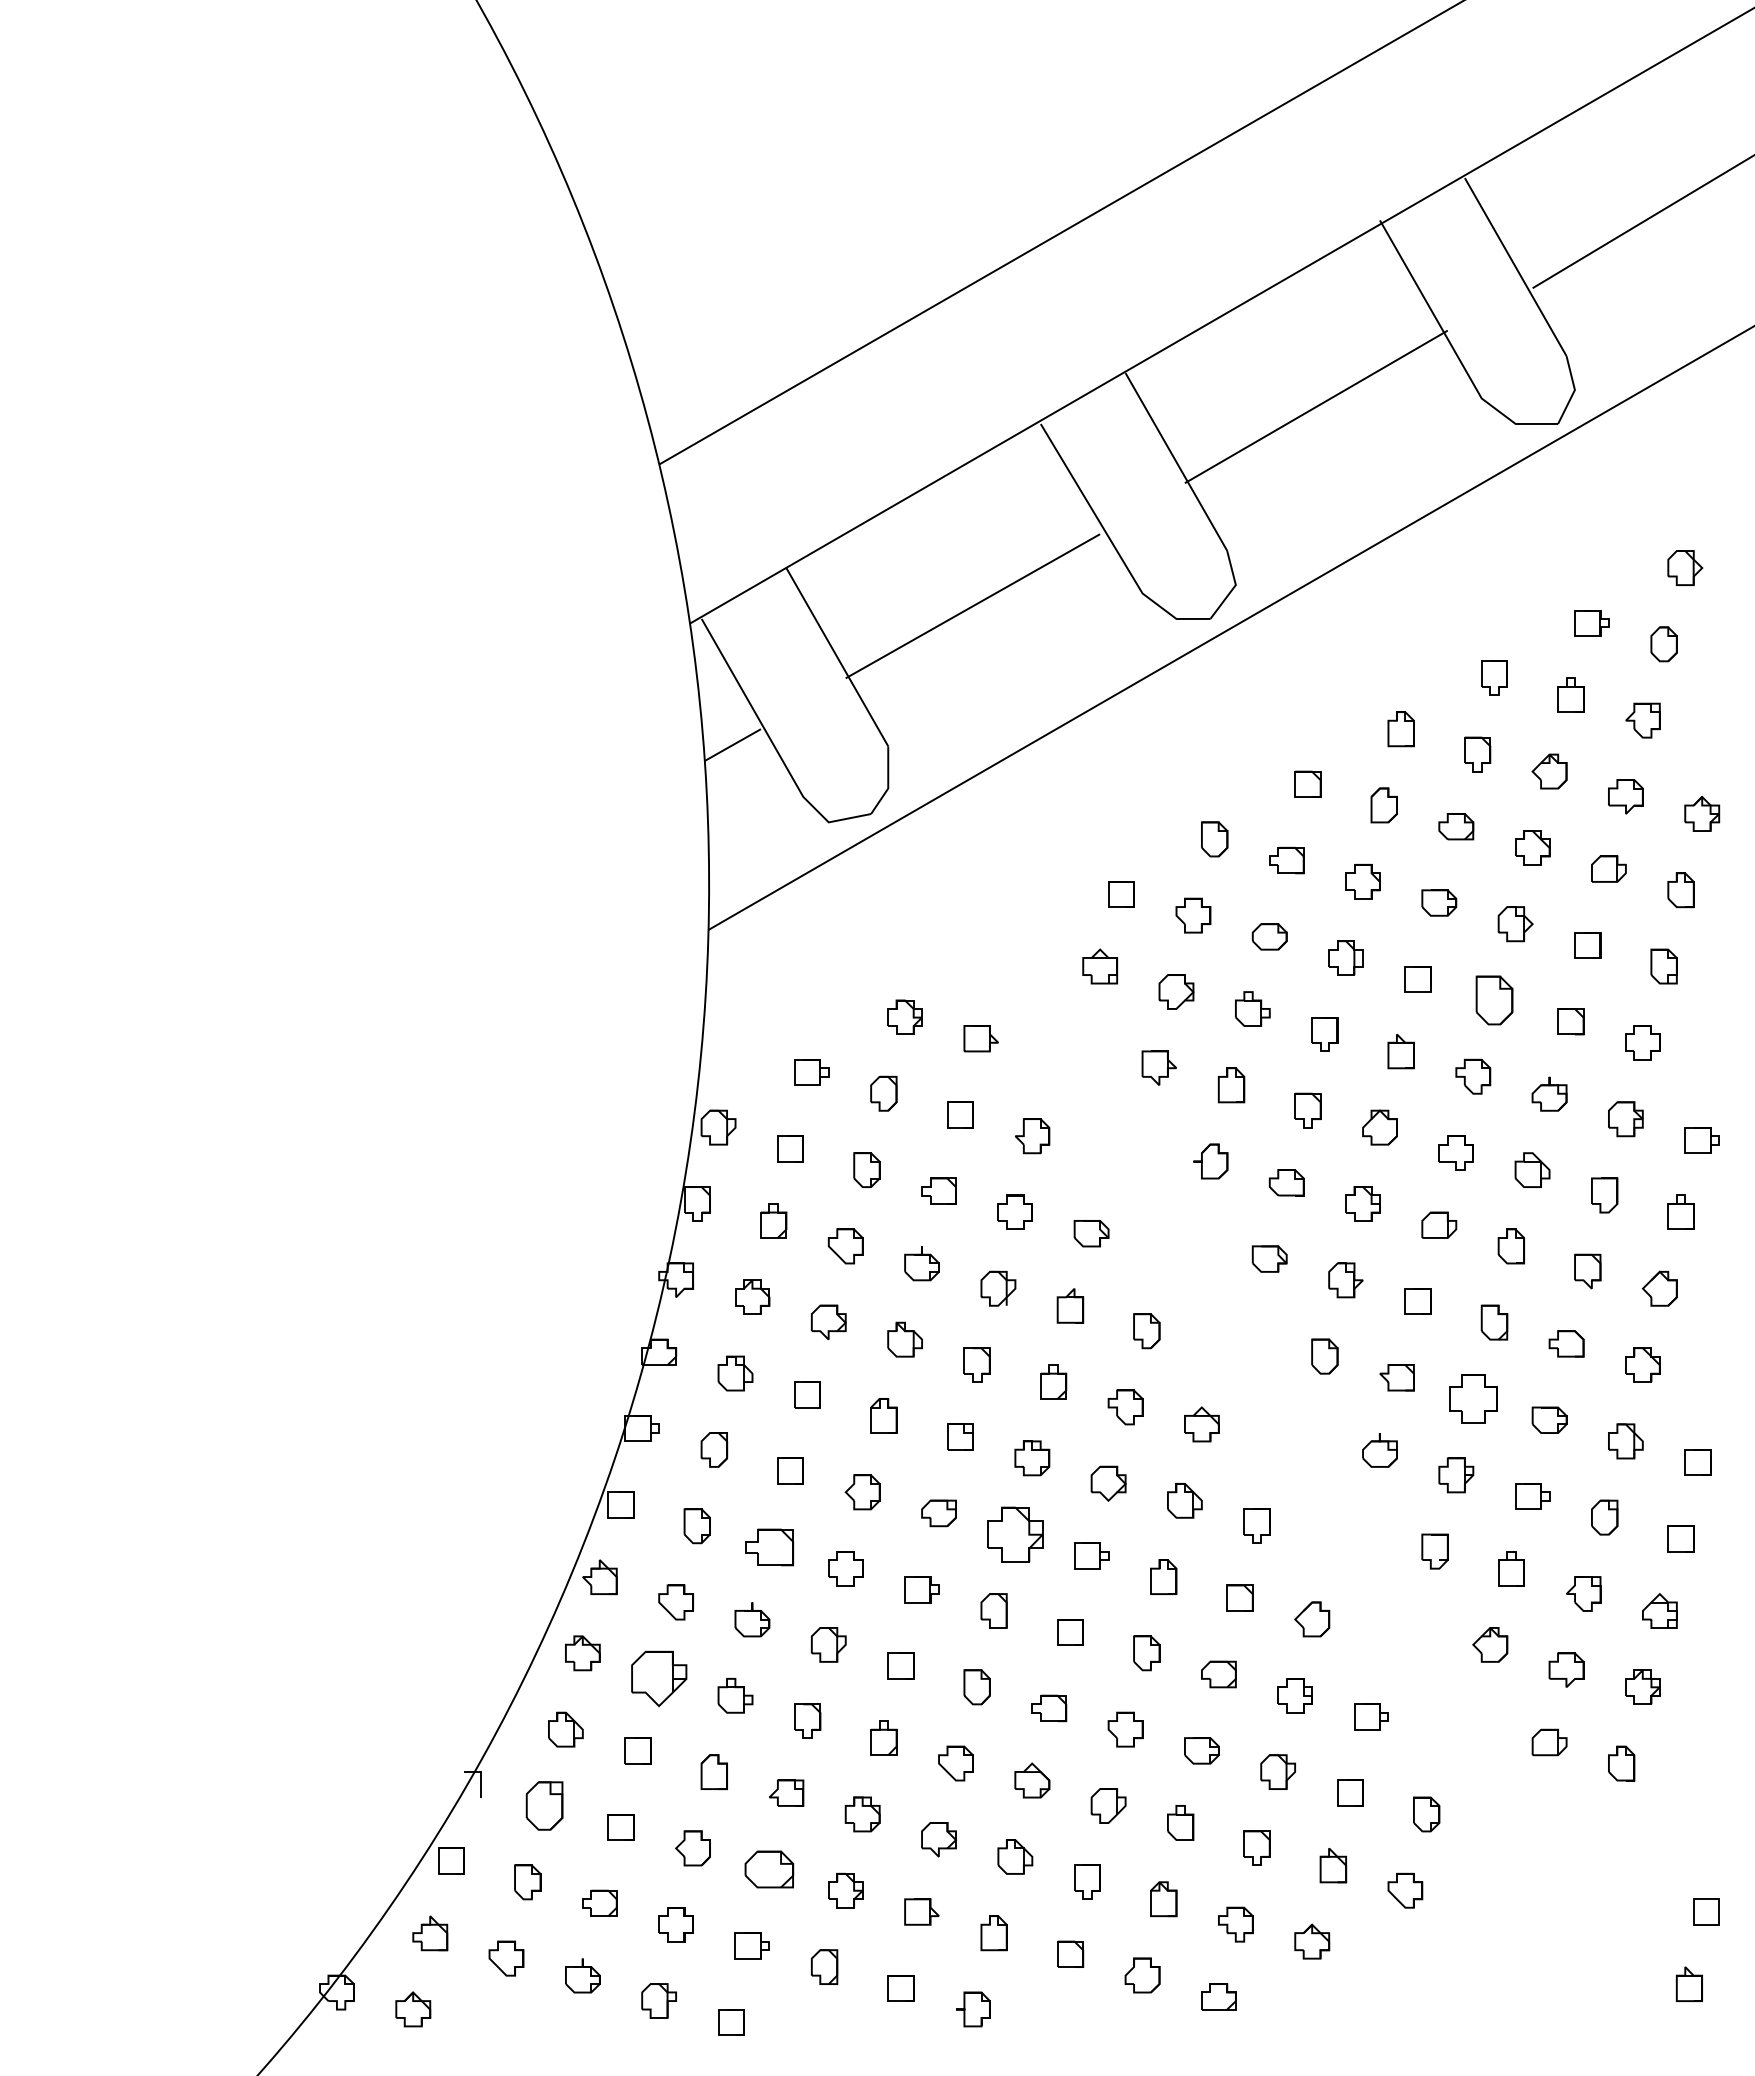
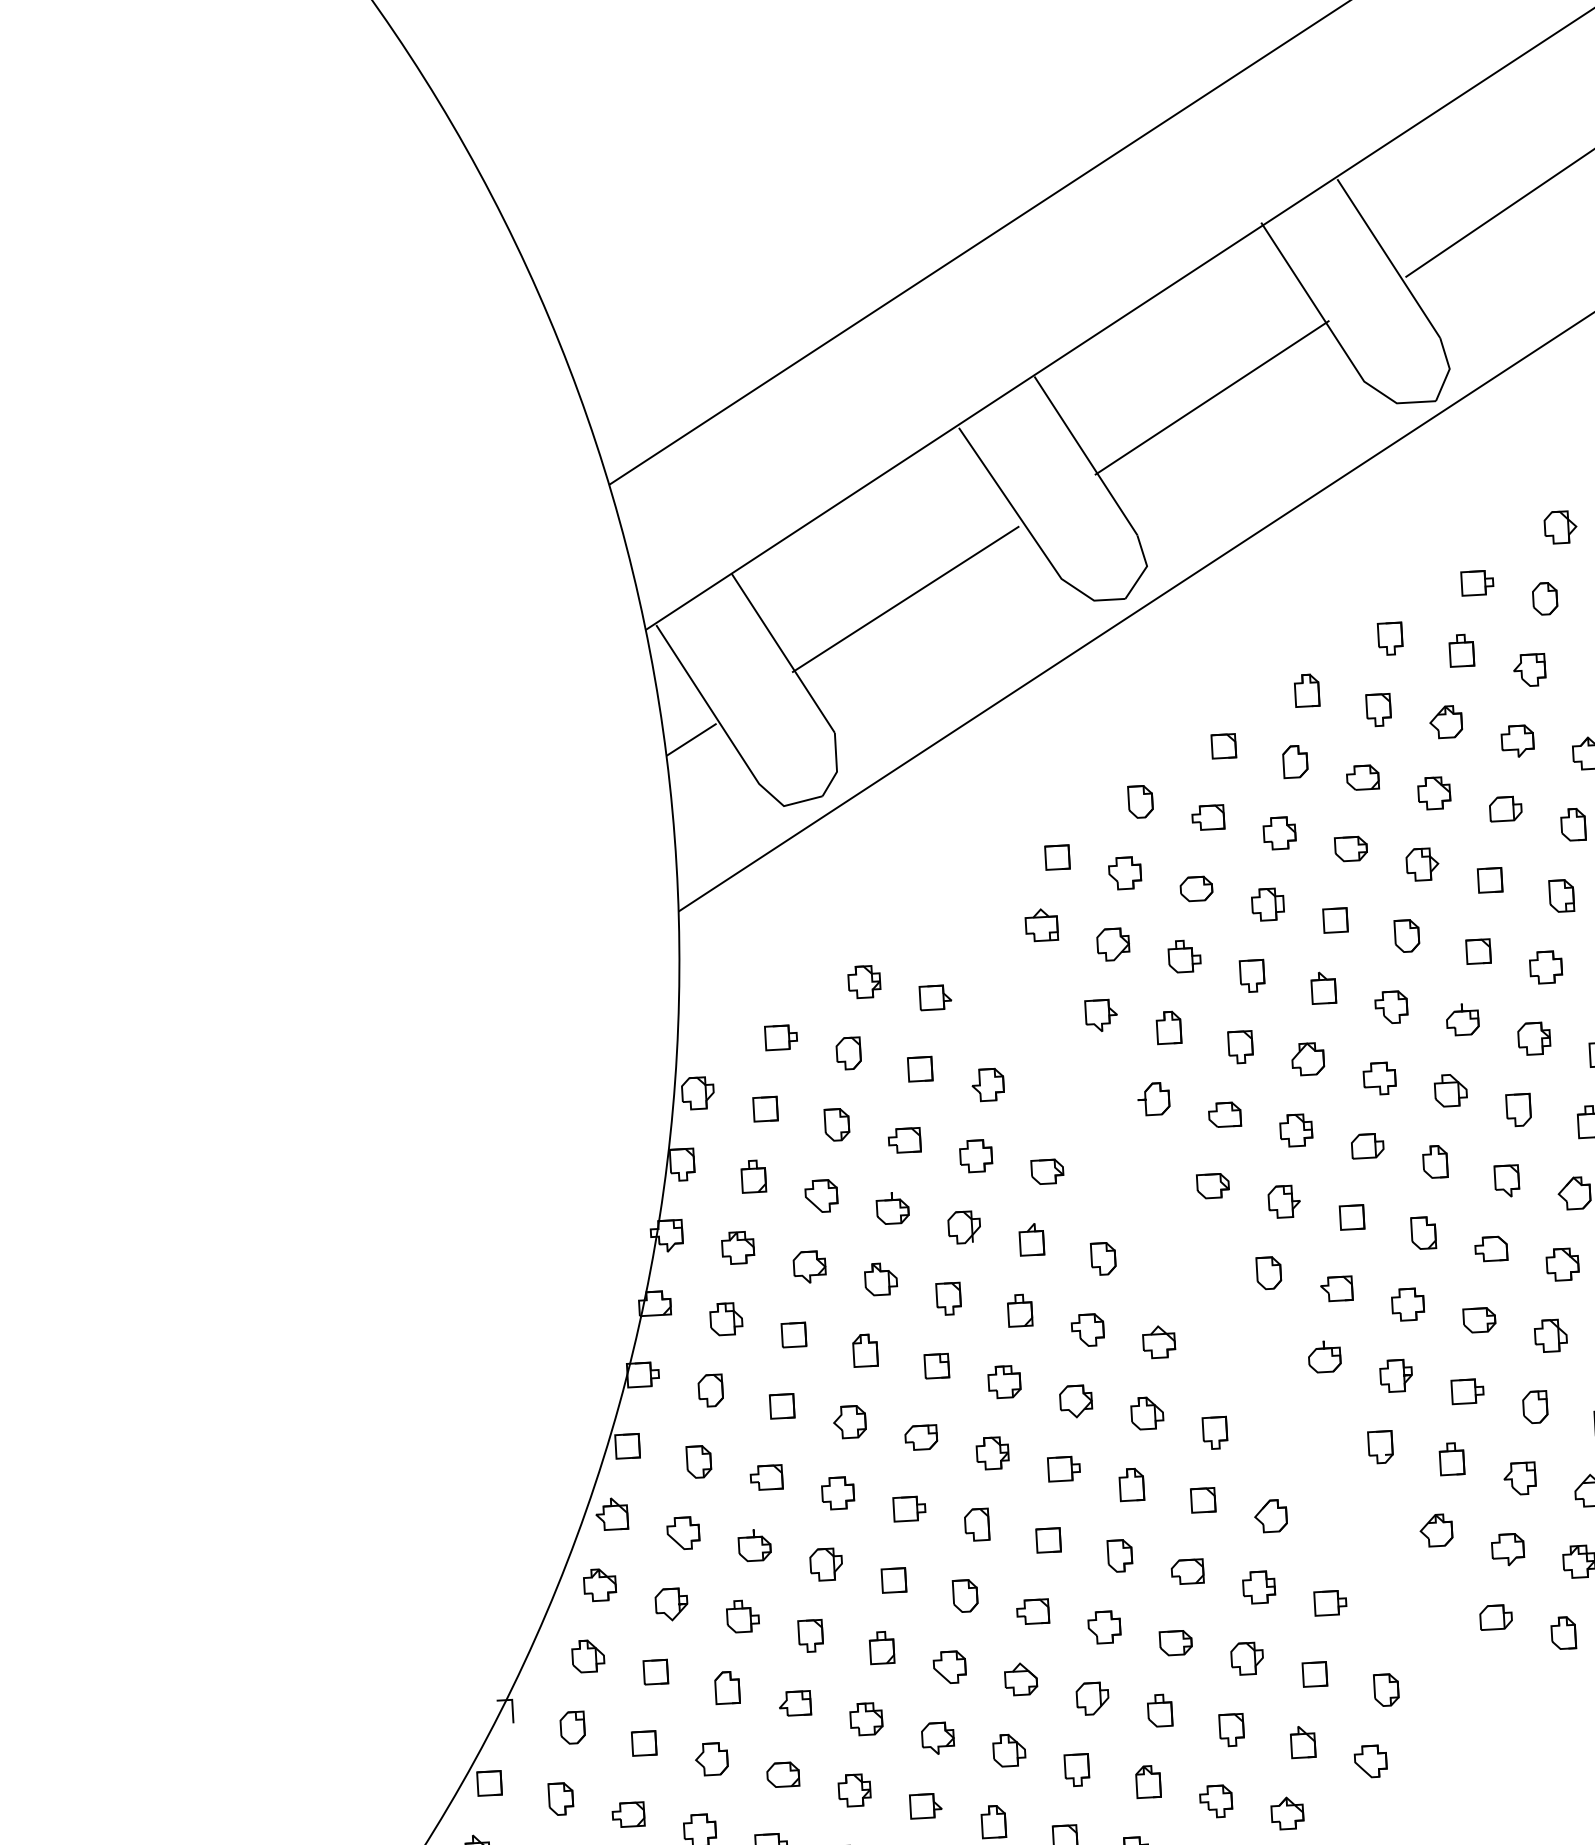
part: (1494, 1000) -> (1407, 936), size x0.71
part: (1472, 1398) -> (1407, 1304), size x0.71
part: (1014, 1534) -> (991, 1453), size x0.62
part: (769, 1546) -> (766, 1476), size x0.71
part: (658, 1678) -> (671, 1604), size x0.62
part: (544, 1805) -> (572, 1727), size x0.71
part: (769, 1869) -> (783, 1774), size x0.71

